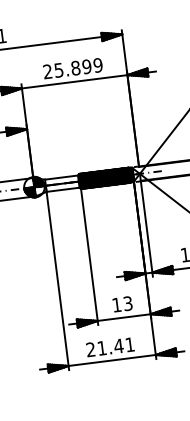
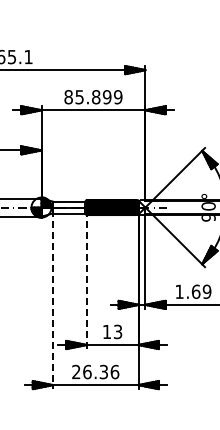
text: (47, 72) -> (68, 97), 25.899 -> 85.899
line: (89, 254) -> (86, 279), solid -> dashed
line: (57, 279) -> (52, 299), solid -> dashed
text: (116, 345) -> (101, 371), 21.41 -> 26.36

